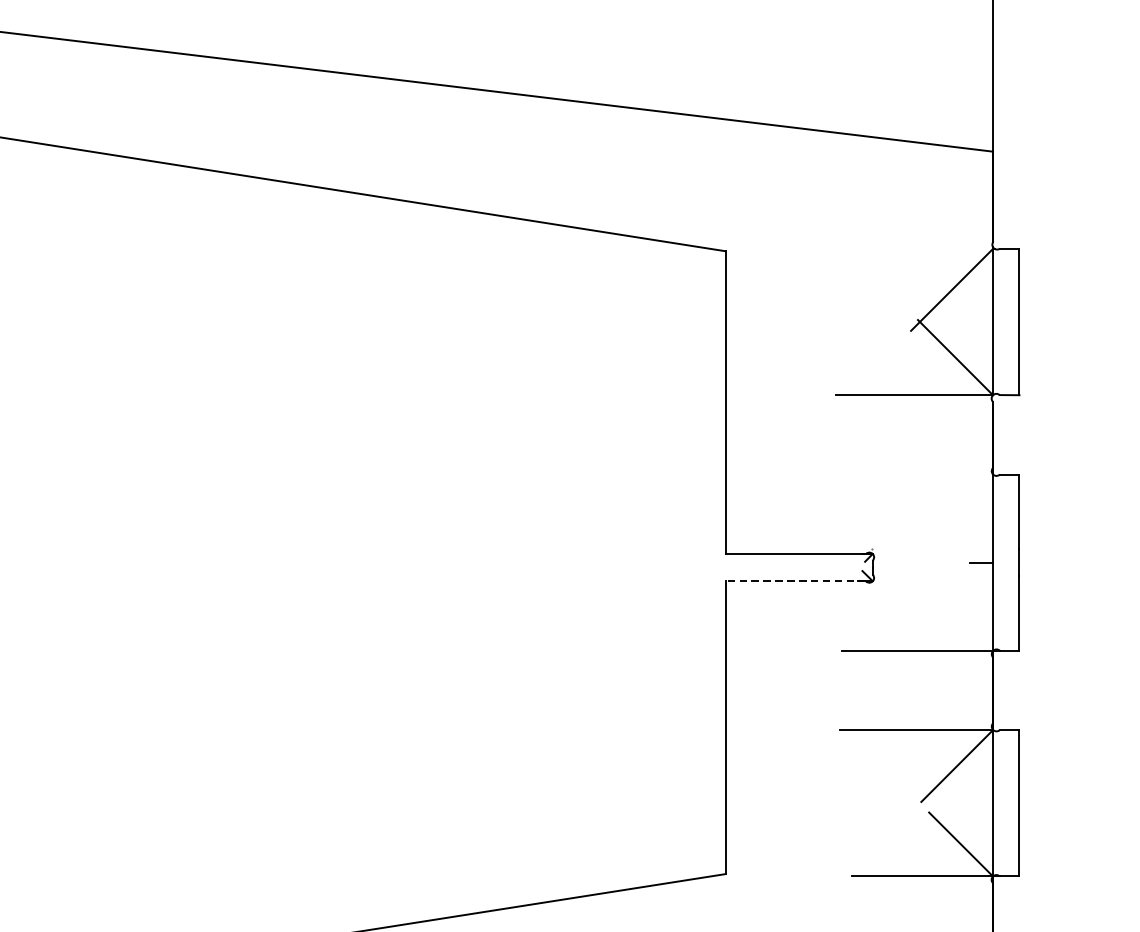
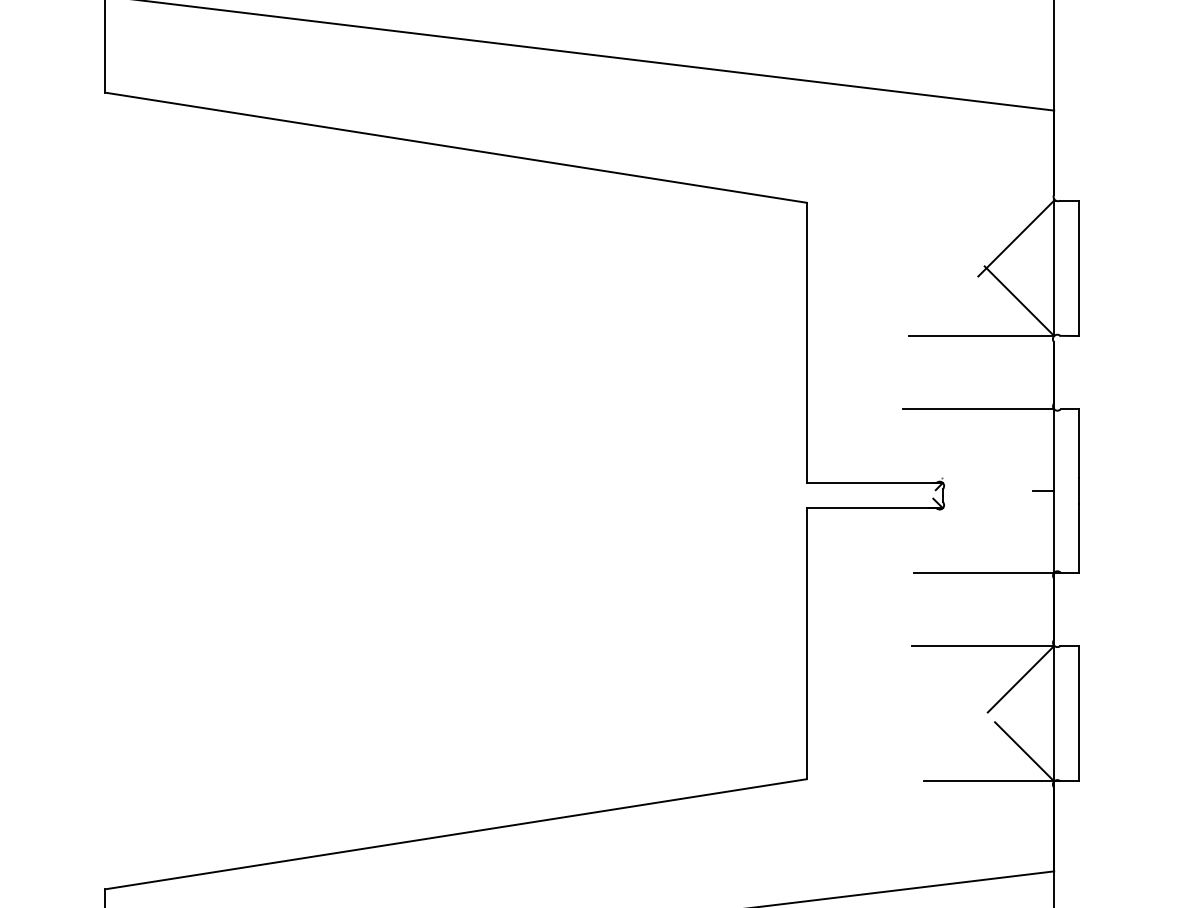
line: (911, 474) -> (978, 409), added
line: (795, 581) -> (871, 508), dashed -> solid

